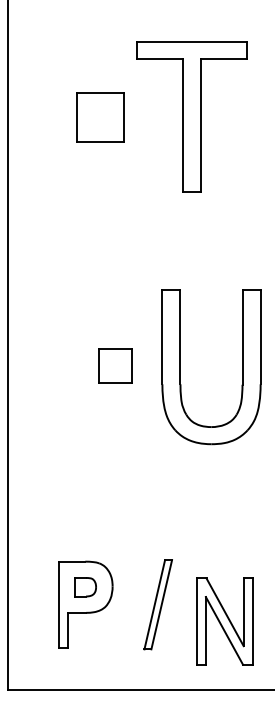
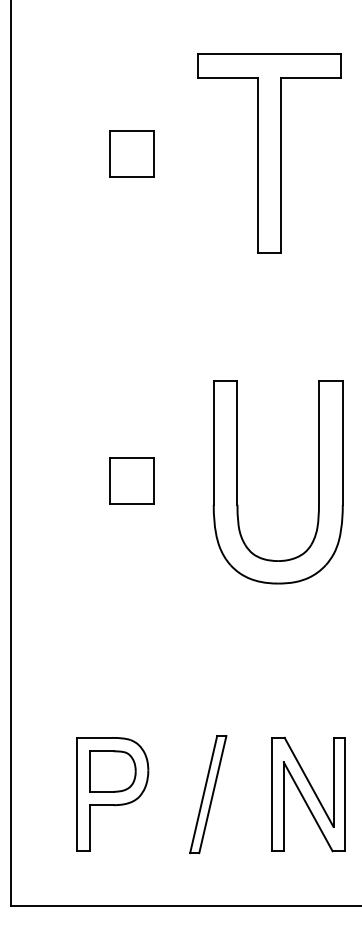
part: (99, 116) -> (131, 153), size x0.71
part: (191, 116) -> (269, 153), moved
part: (115, 365) -> (131, 480), moved
part: (85, 587) -> (112, 771), size x1.67
part: (224, 621) -> (308, 794), moved

